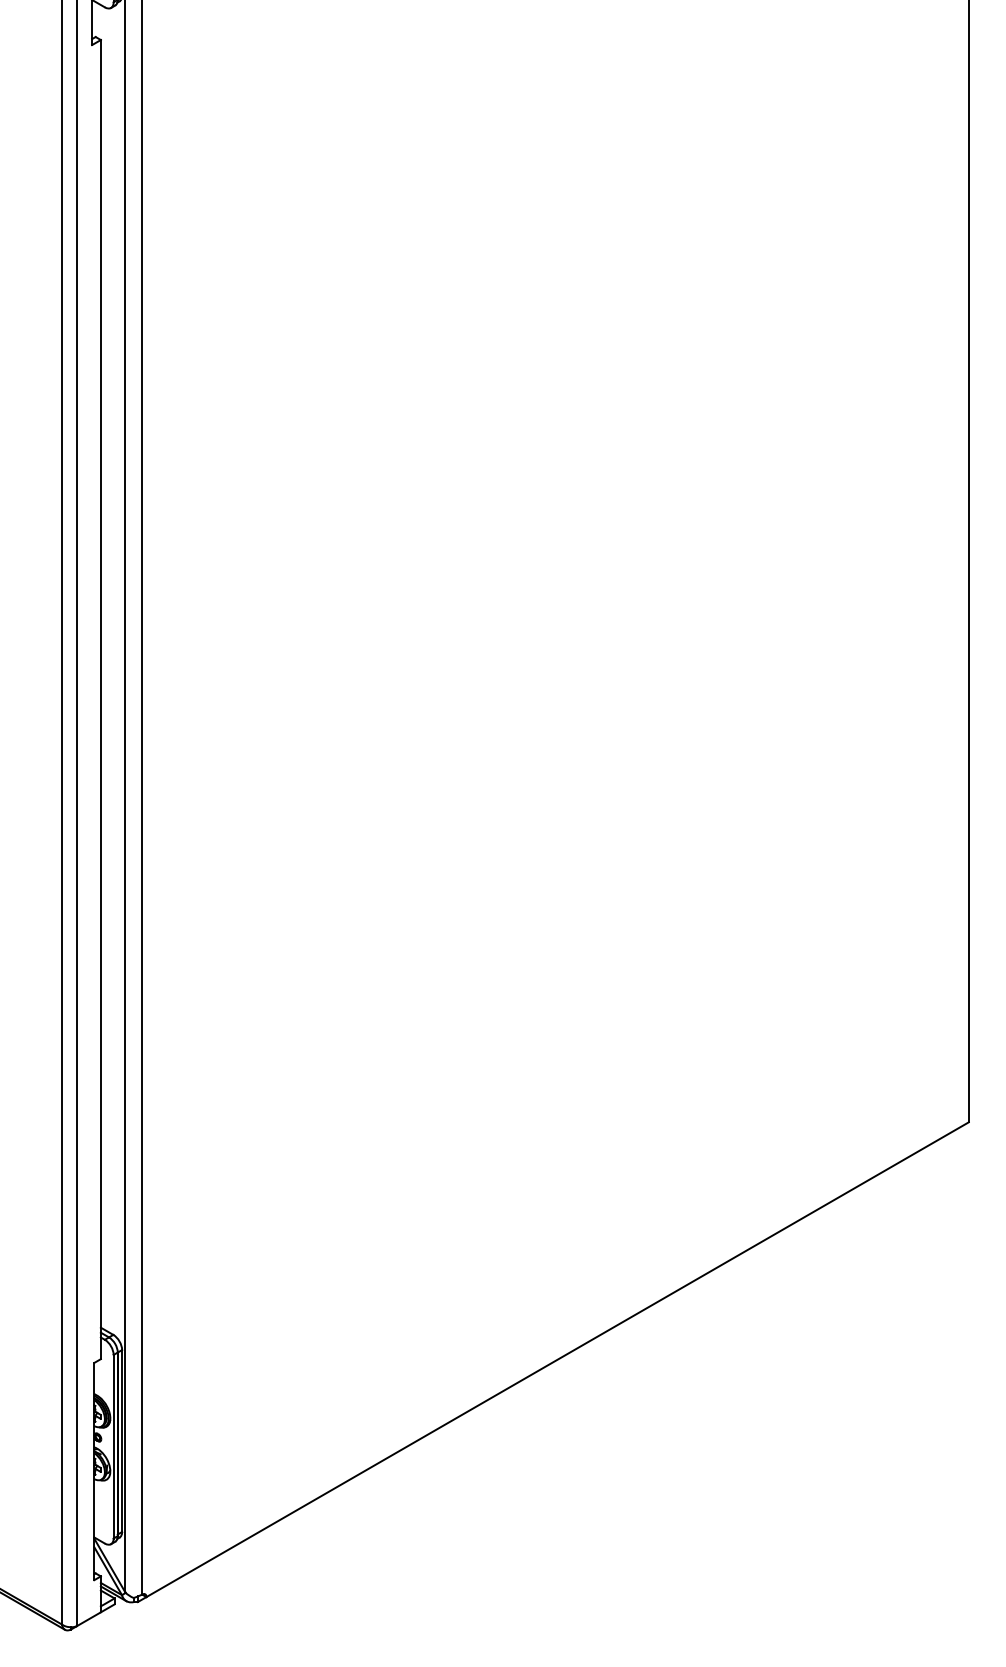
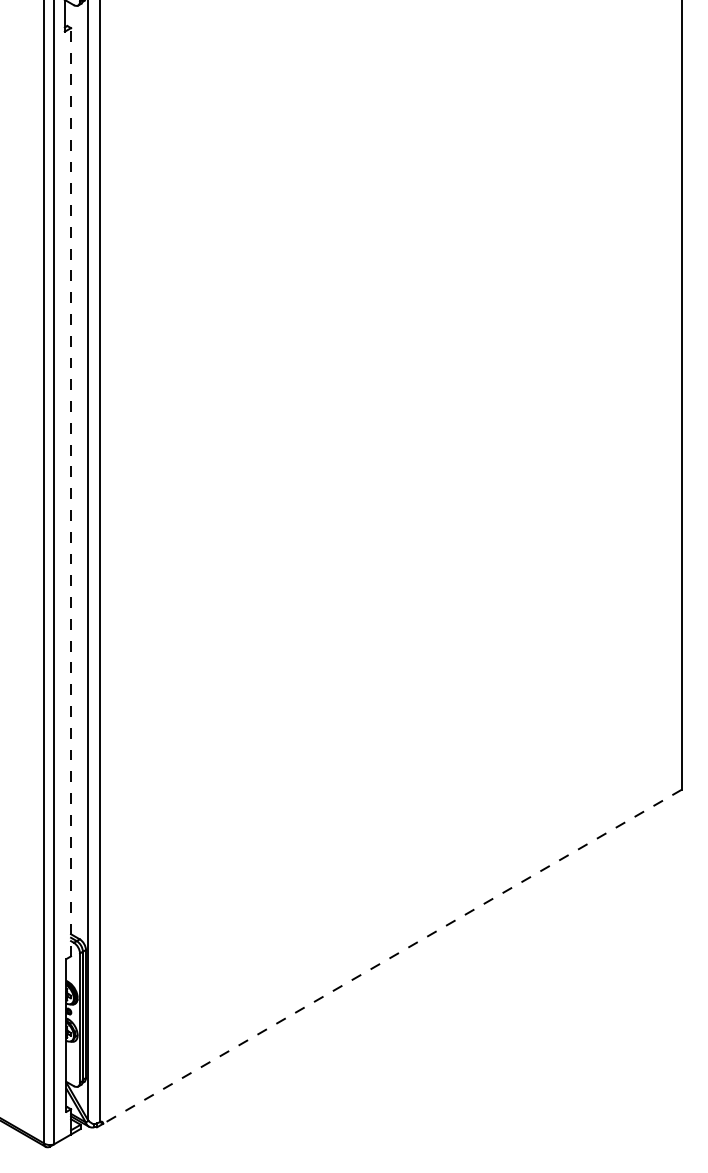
line: (101, 698) -> (71, 491), solid -> dashed
line: (557, 1360) -> (392, 957), solid -> dashed

